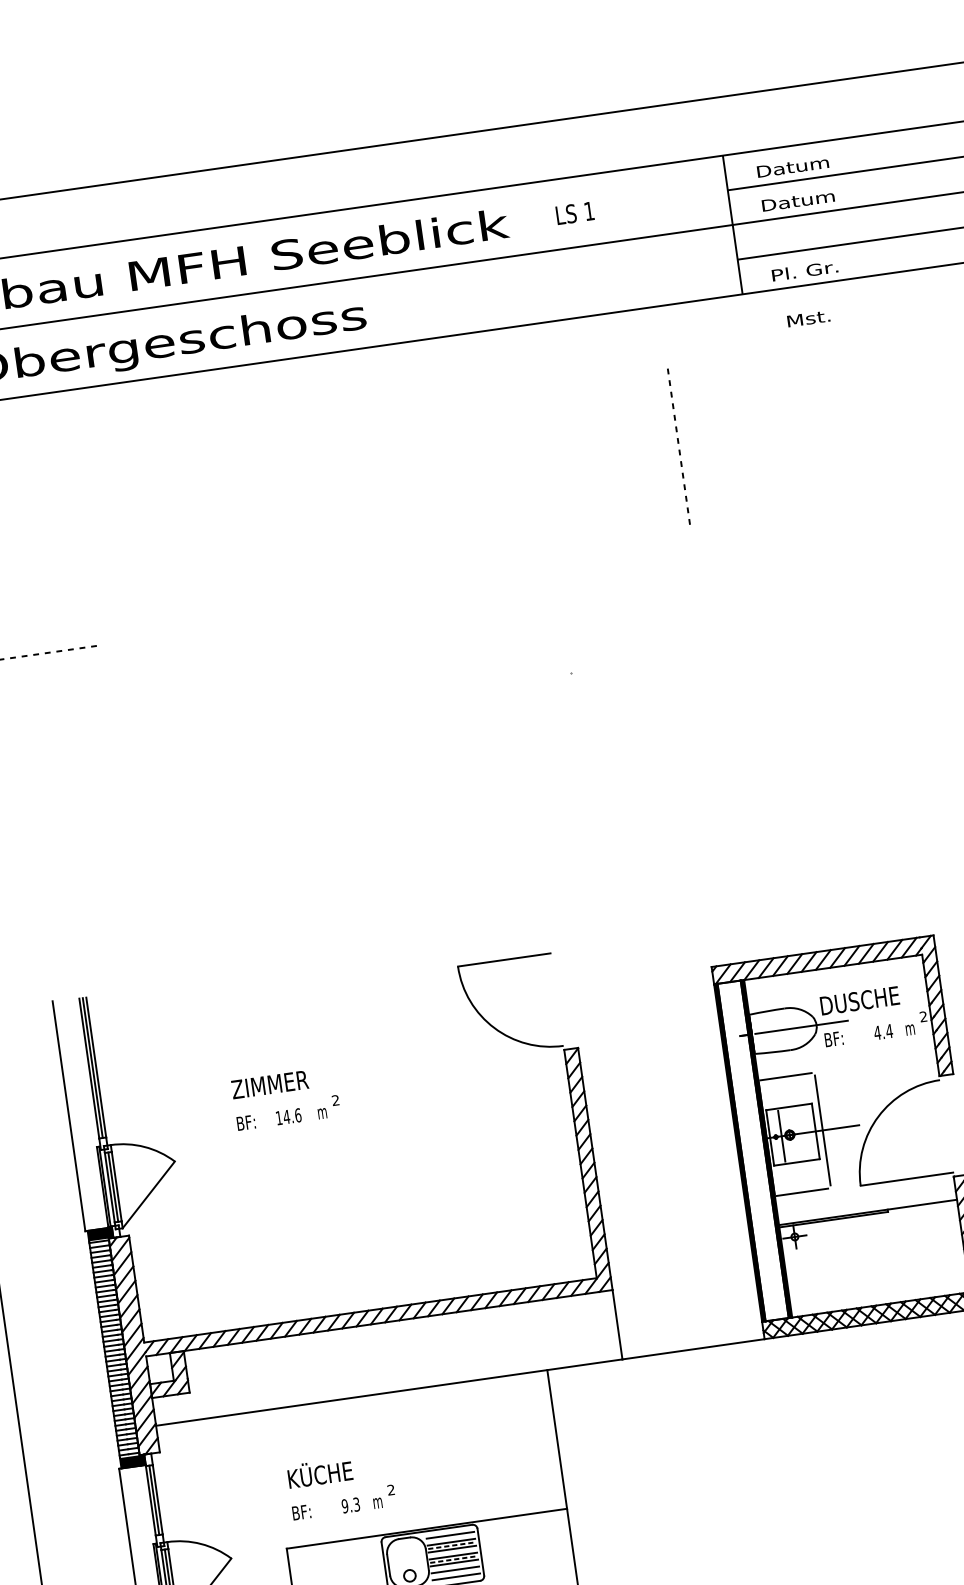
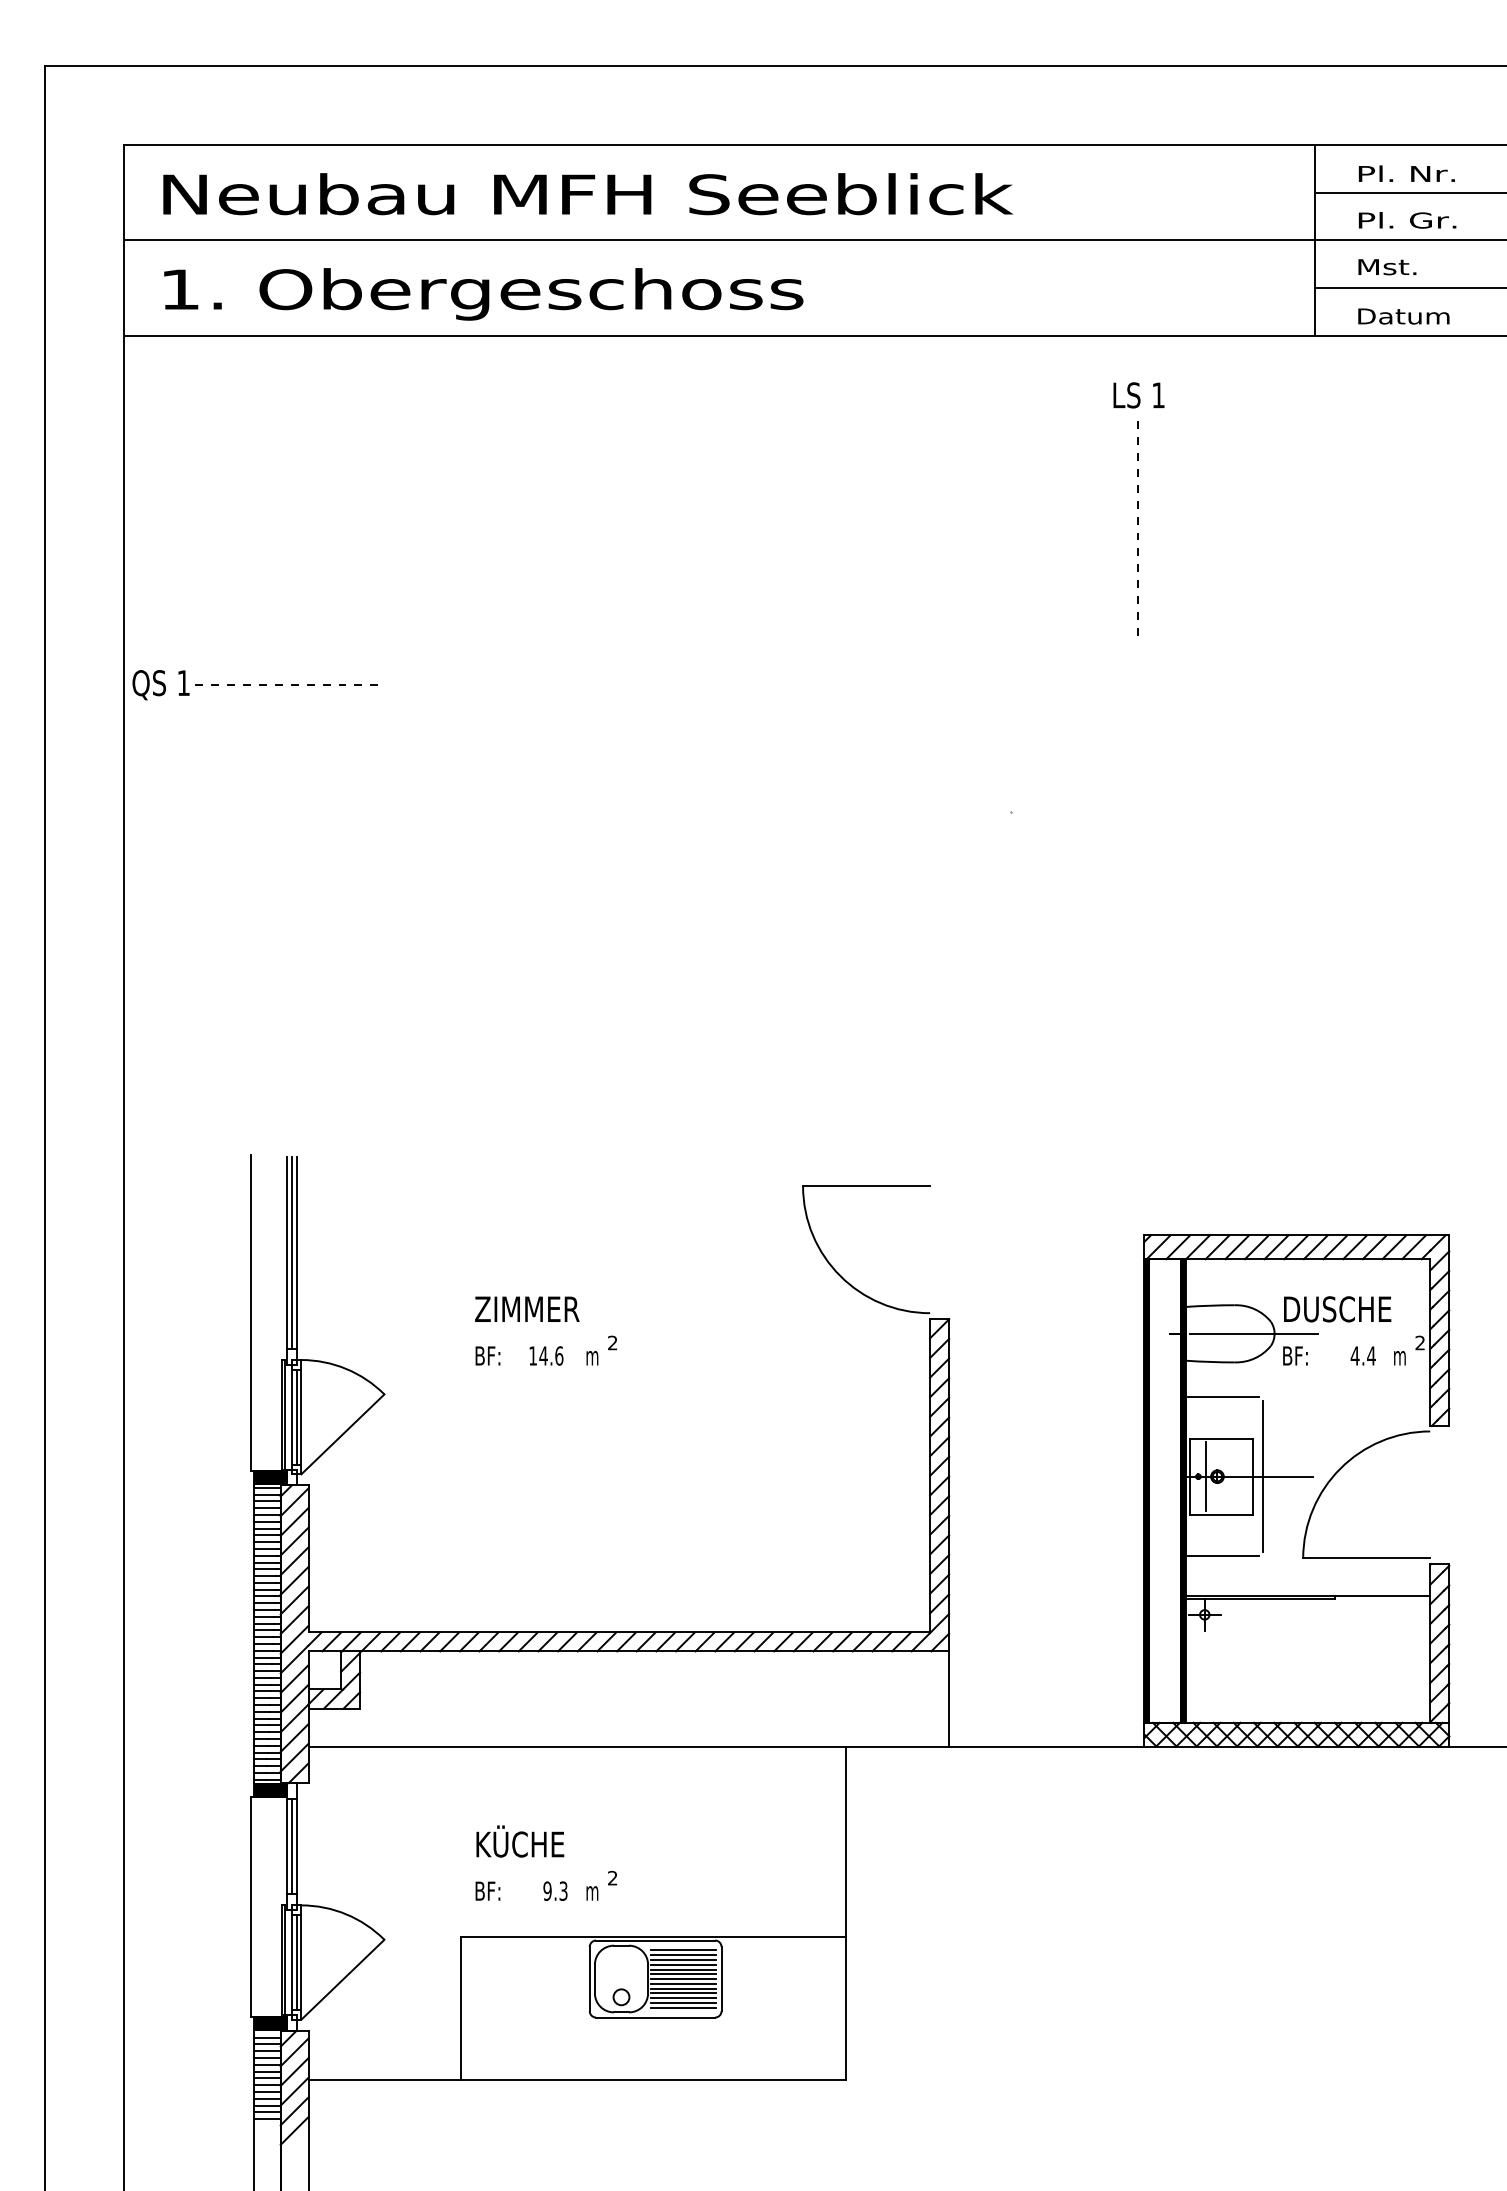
text: (793, 166) -> (1407, 173), Datum -> Pl. Nr.
text: (798, 200) -> (1407, 220), Datum -> Pl. Gr.
text: (574, 213) -> (1138, 395), moved
text: (804, 270) -> (1403, 315), Pl. Gr. -> Datum
text: (808, 318) -> (1387, 267), moved
line: (678, 443) -> (1137, 524), moved
line: (450, 1538) -> (683, 1955), added
line: (451, 1545) -> (683, 1964), dashed -> solid
line: (452, 1552) -> (683, 1974), added
line: (453, 1559) -> (683, 1983), dashed -> solid
line: (454, 1566) -> (683, 1993), added
line: (455, 1573) -> (683, 2002), added

